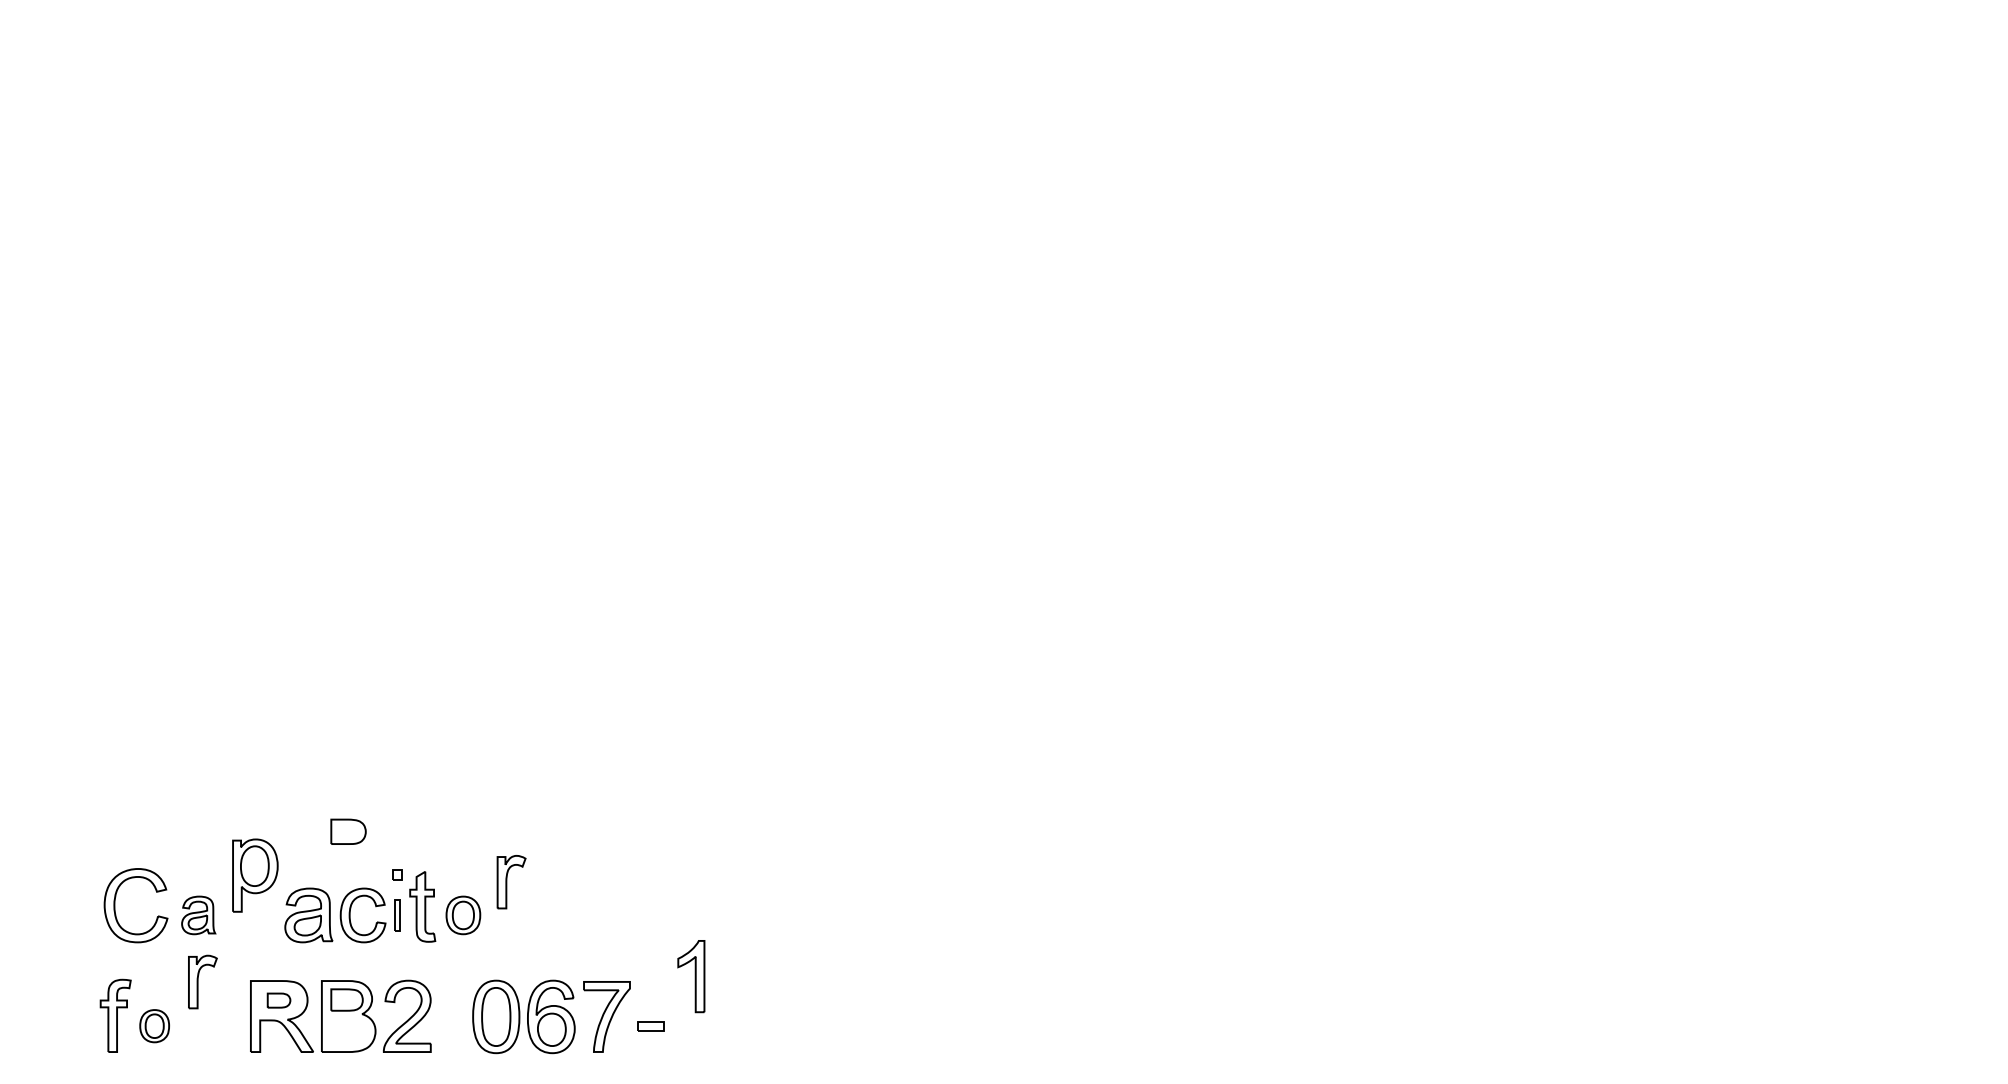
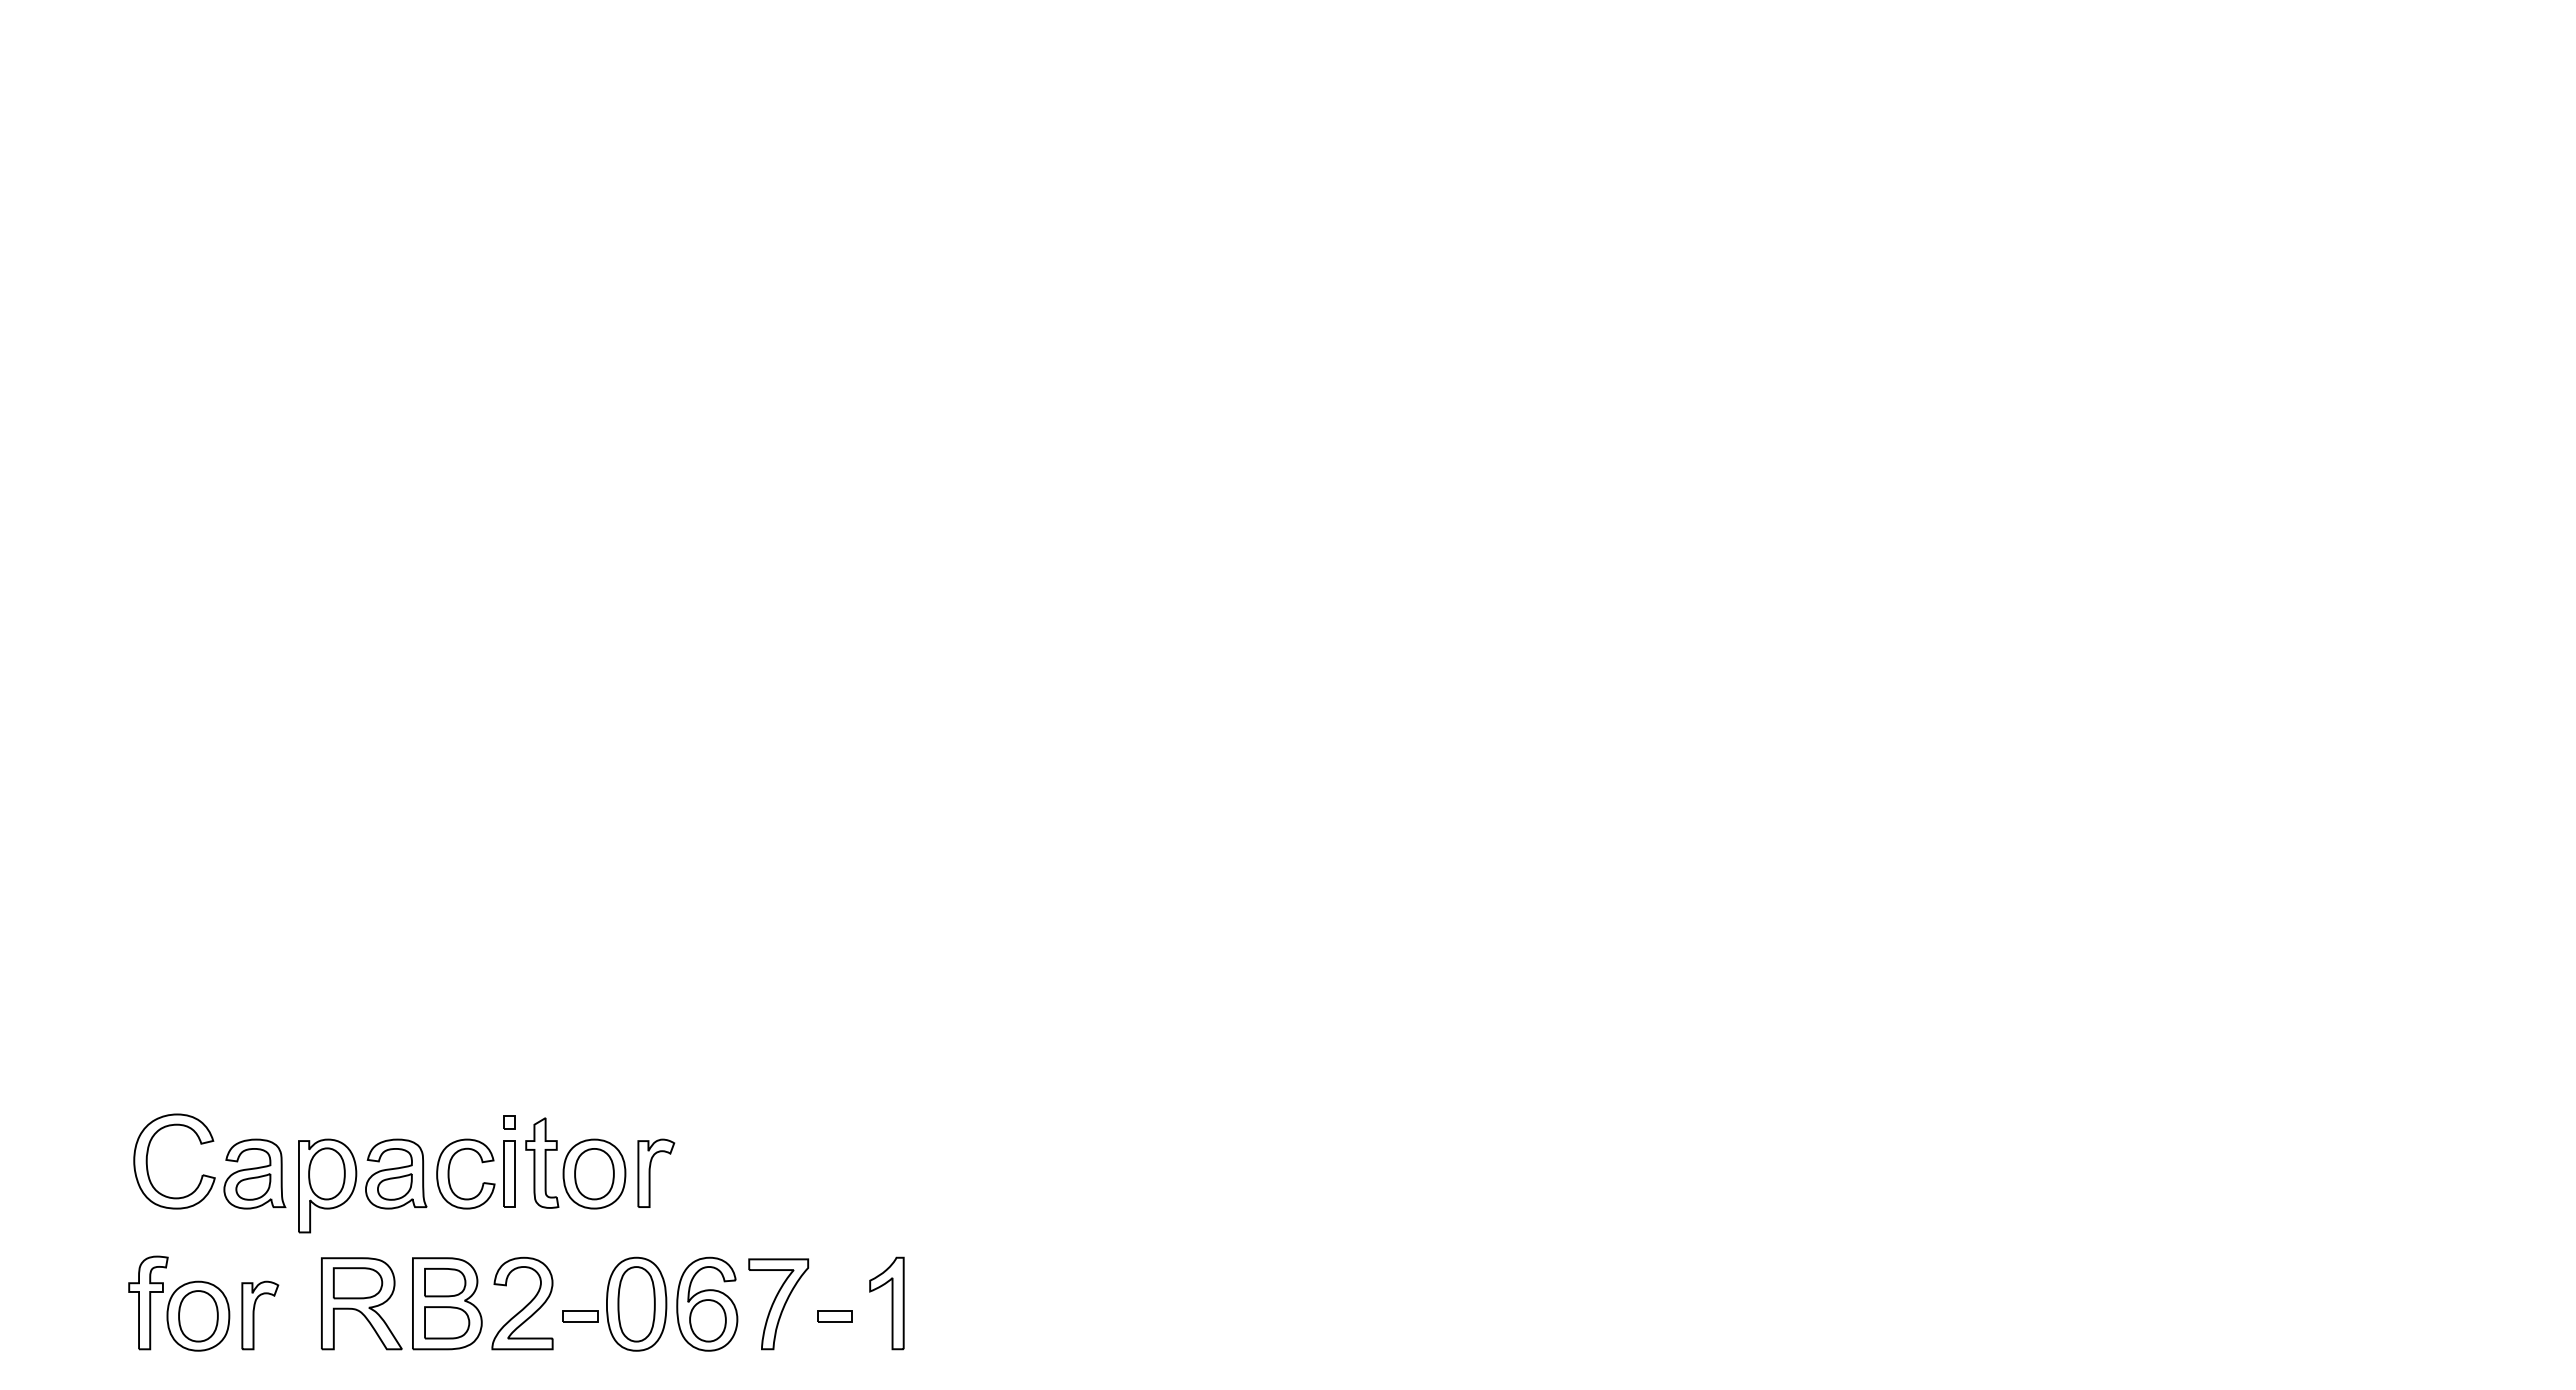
part: (348, 831) -> (447, 1322), moved
part: (255, 875) -> (327, 1185), moved
part: (511, 881) -> (656, 1172), moved
part: (198, 914) -> (254, 1173), size x1.43
part: (397, 914) -> (509, 1173), size x1.67
part: (463, 914) -> (594, 1173), size x1.43
part: (691, 976) -> (886, 1303), moved
part: (203, 982) -> (260, 1315), moved
part: (278, 1000) -> (357, 1283), size x1.67
part: (154, 1025) -> (198, 1315), size x1.67
part: (452, 1026) -> (580, 1316), added

